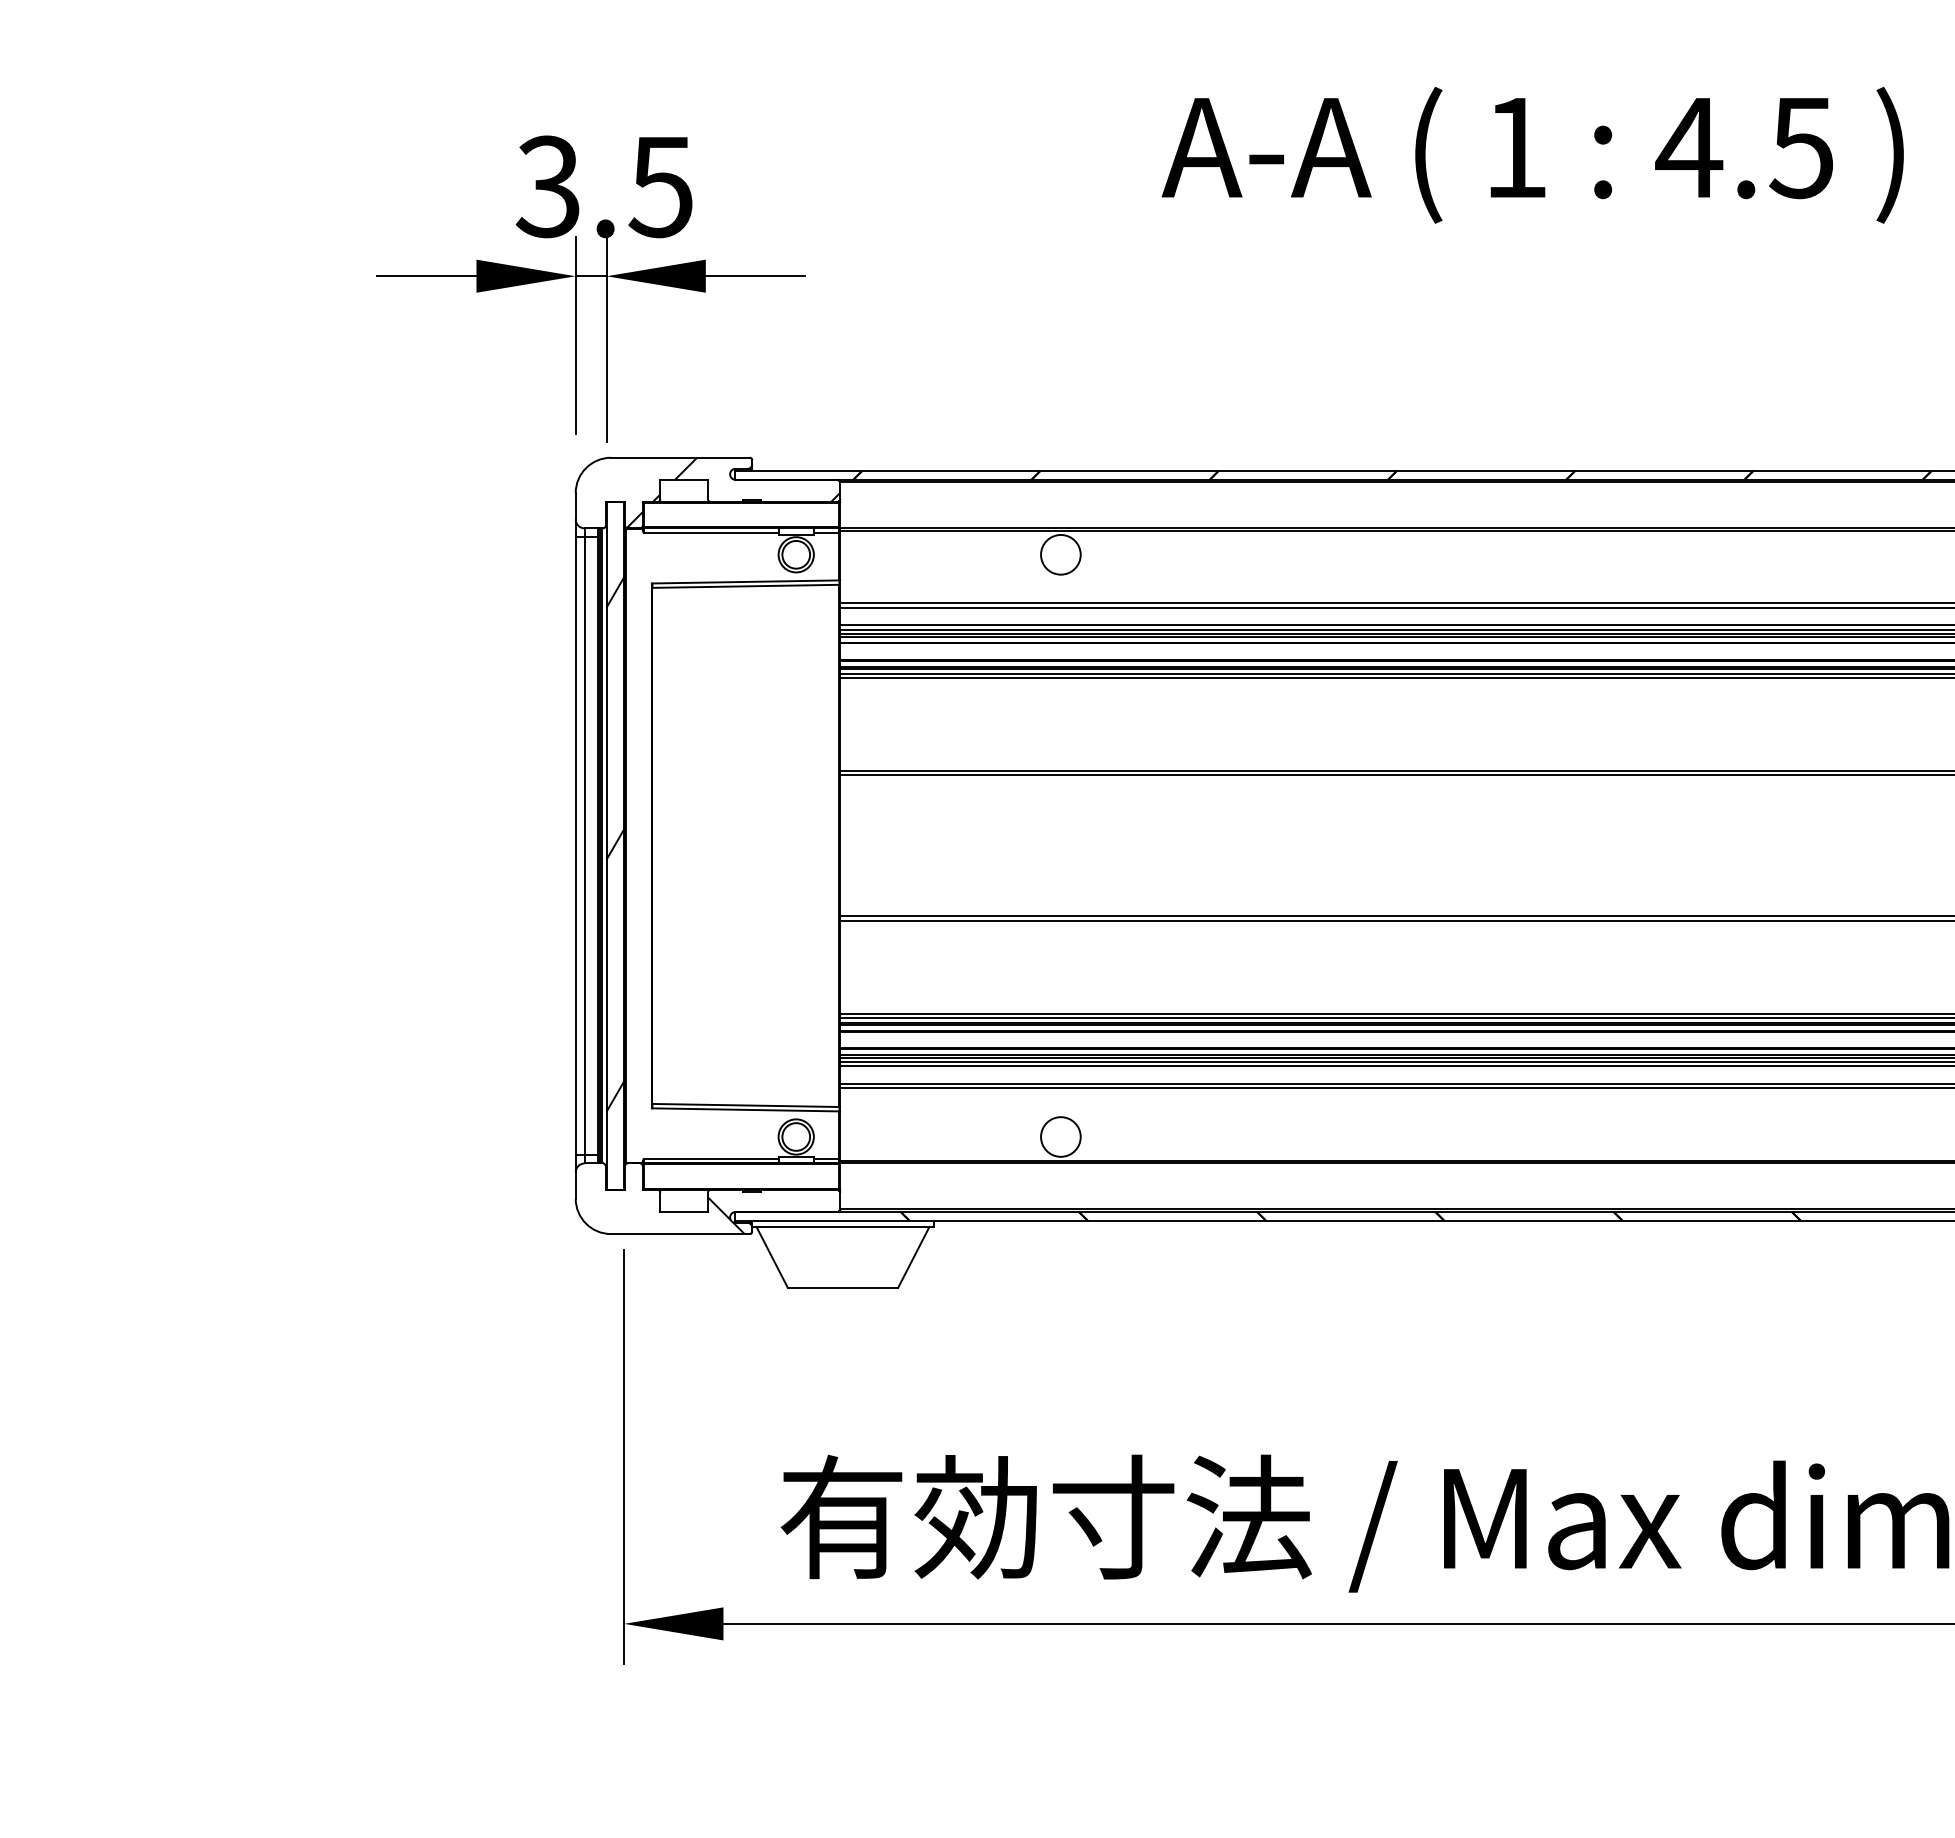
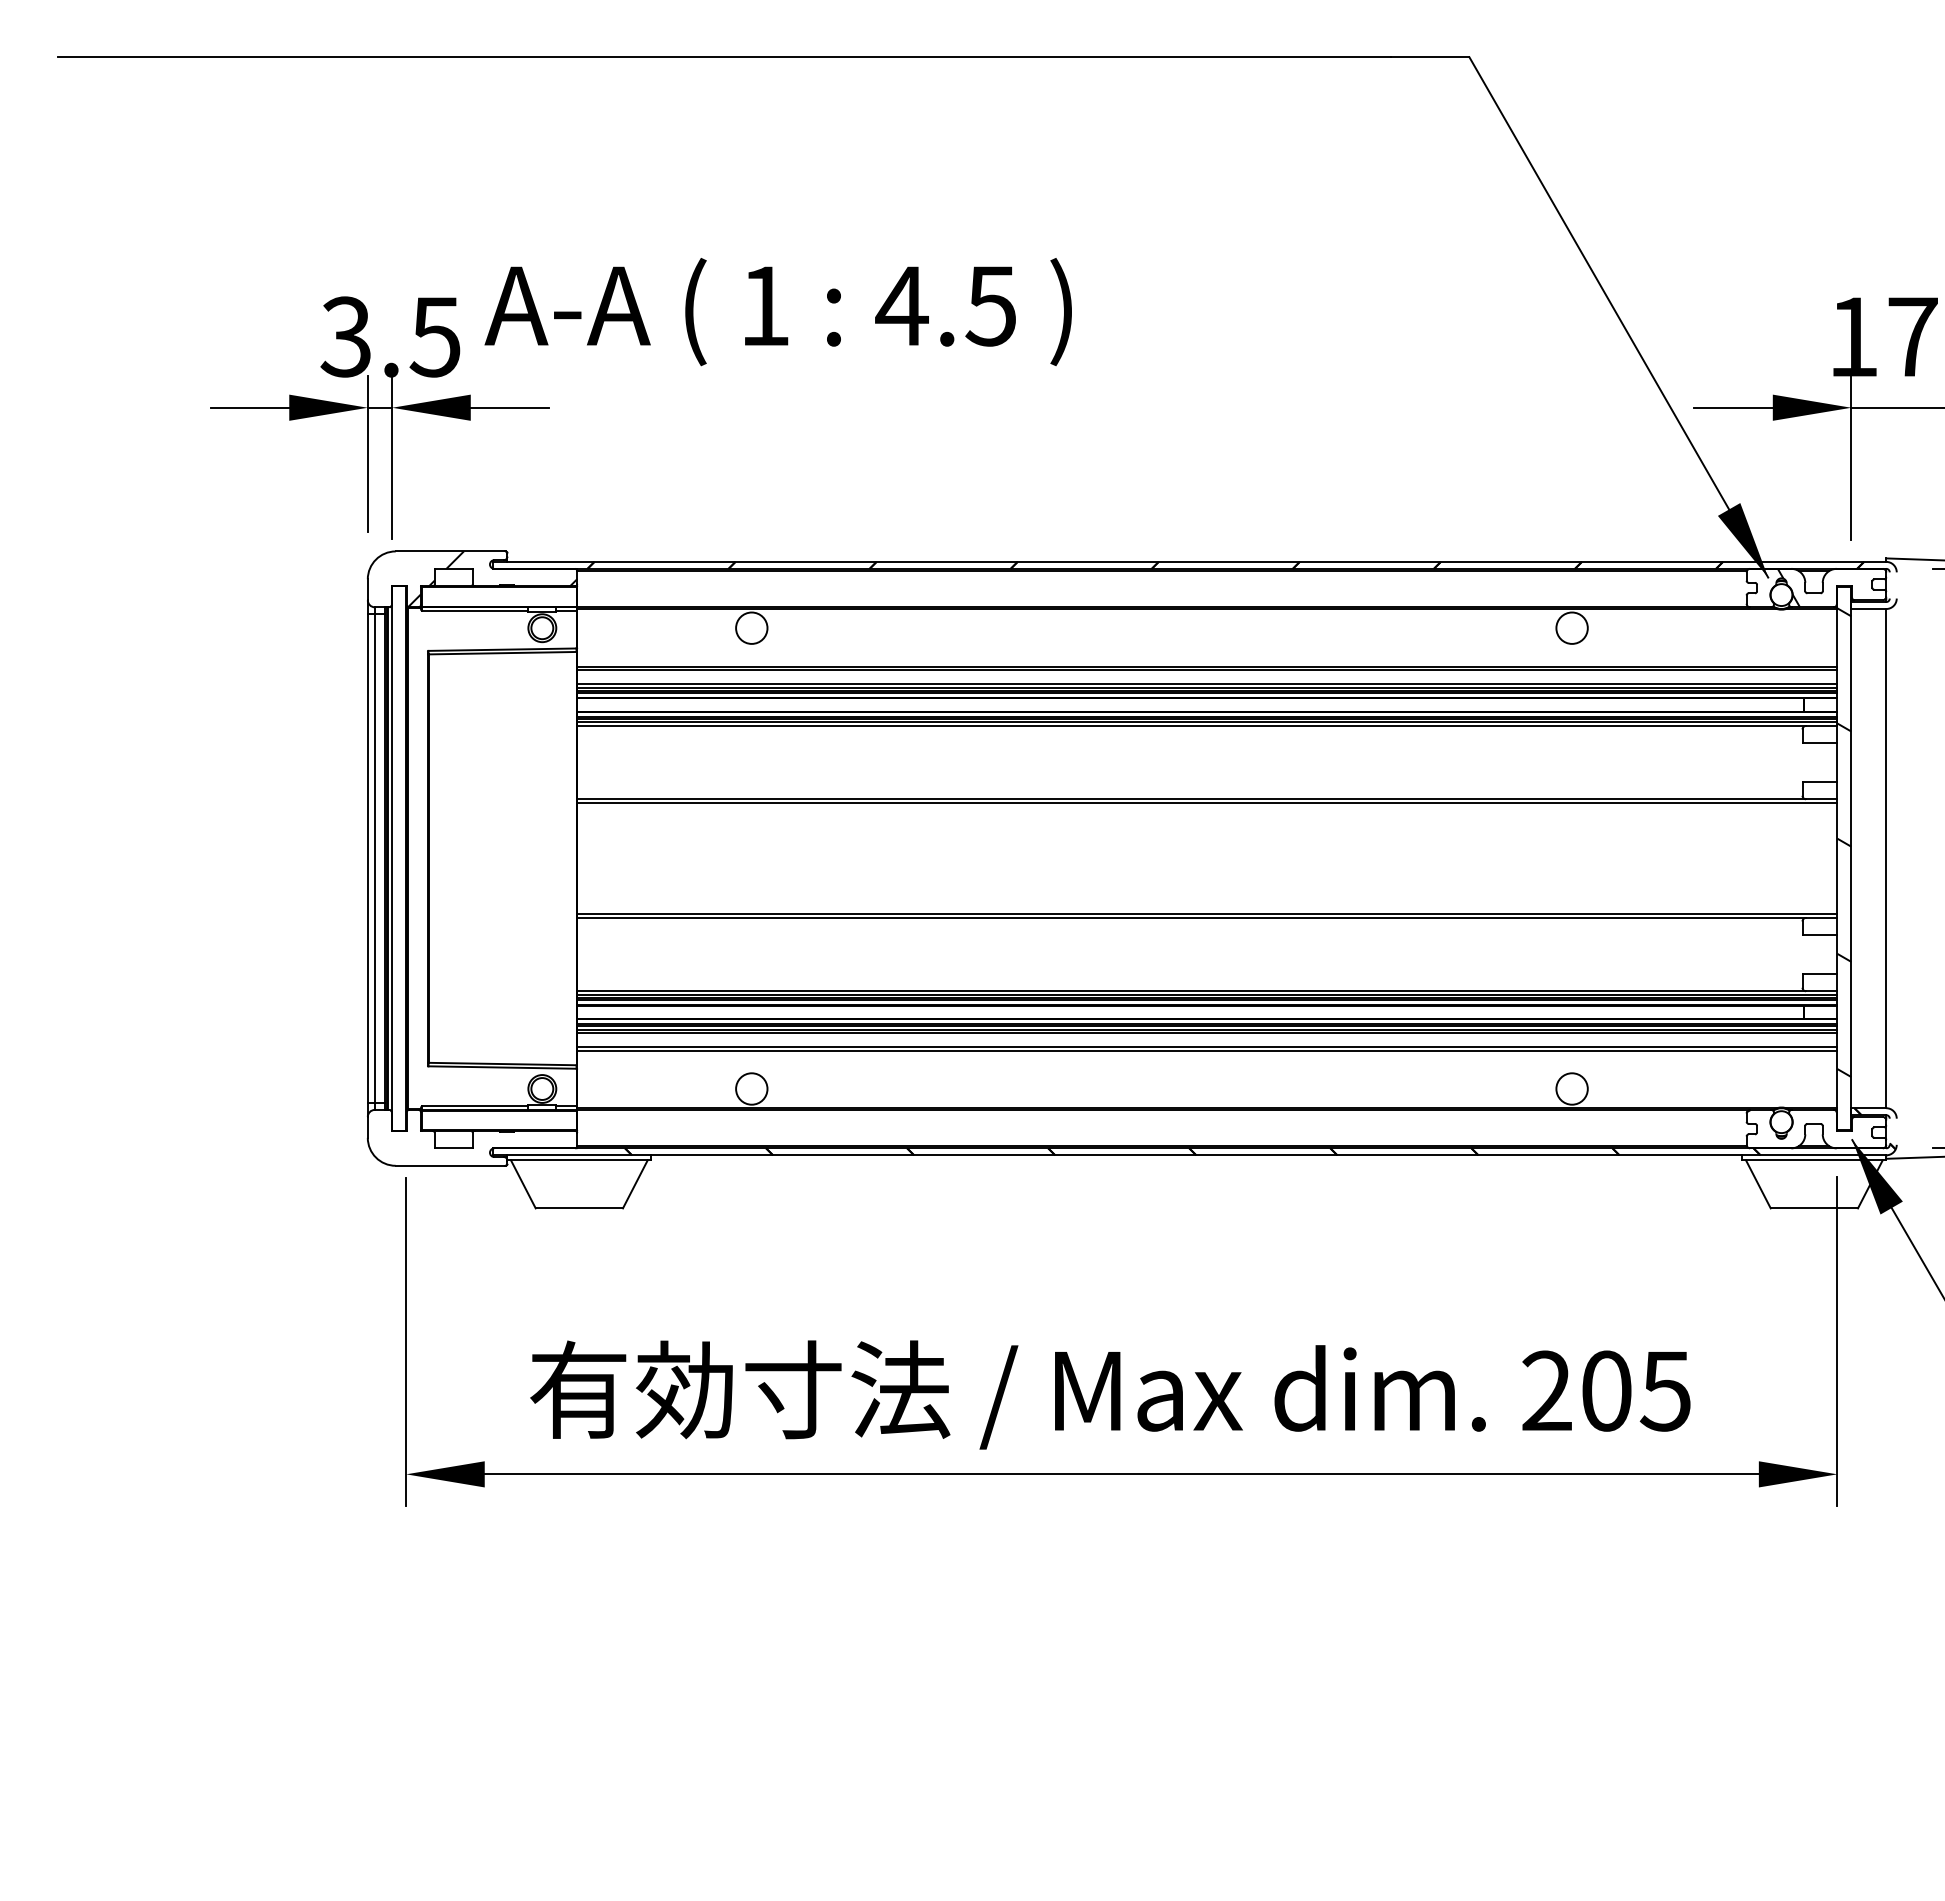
text: (1531, 155) -> (777, 312), moved
hatch: (615, 844) -> (399, 857), removed
hatch: (725, 1214) -> (486, 1150), removed

